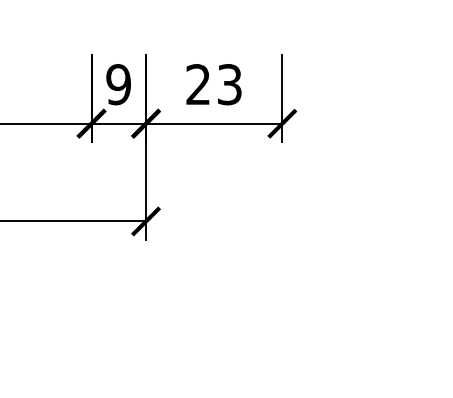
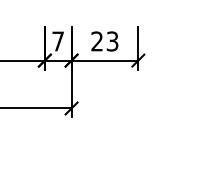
text: (119, 84) -> (58, 41), 9 -> 7

